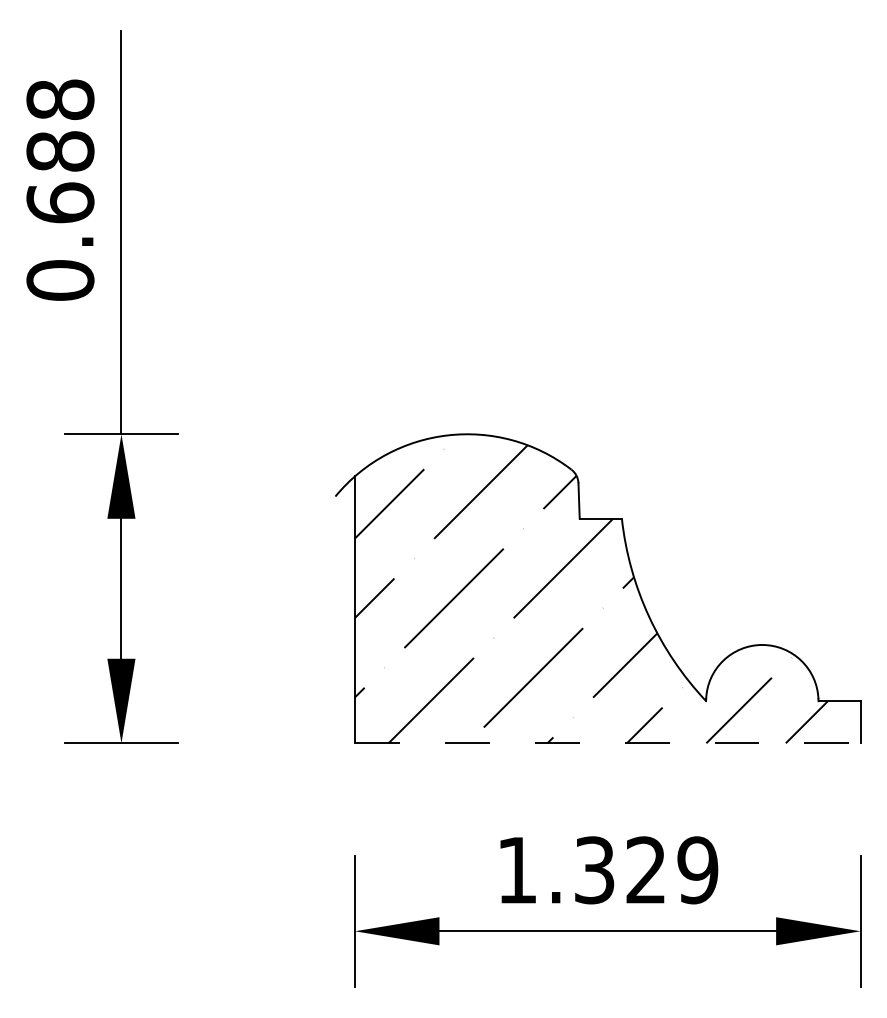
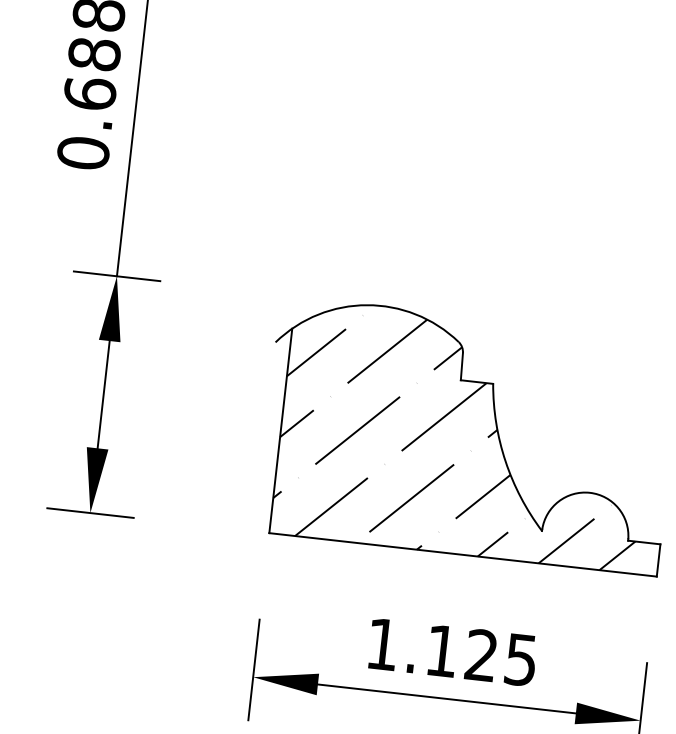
line: (607, 743) -> (462, 555), dashed -> solid
text: (646, 870) -> (481, 655), 1.329 -> 1.125

